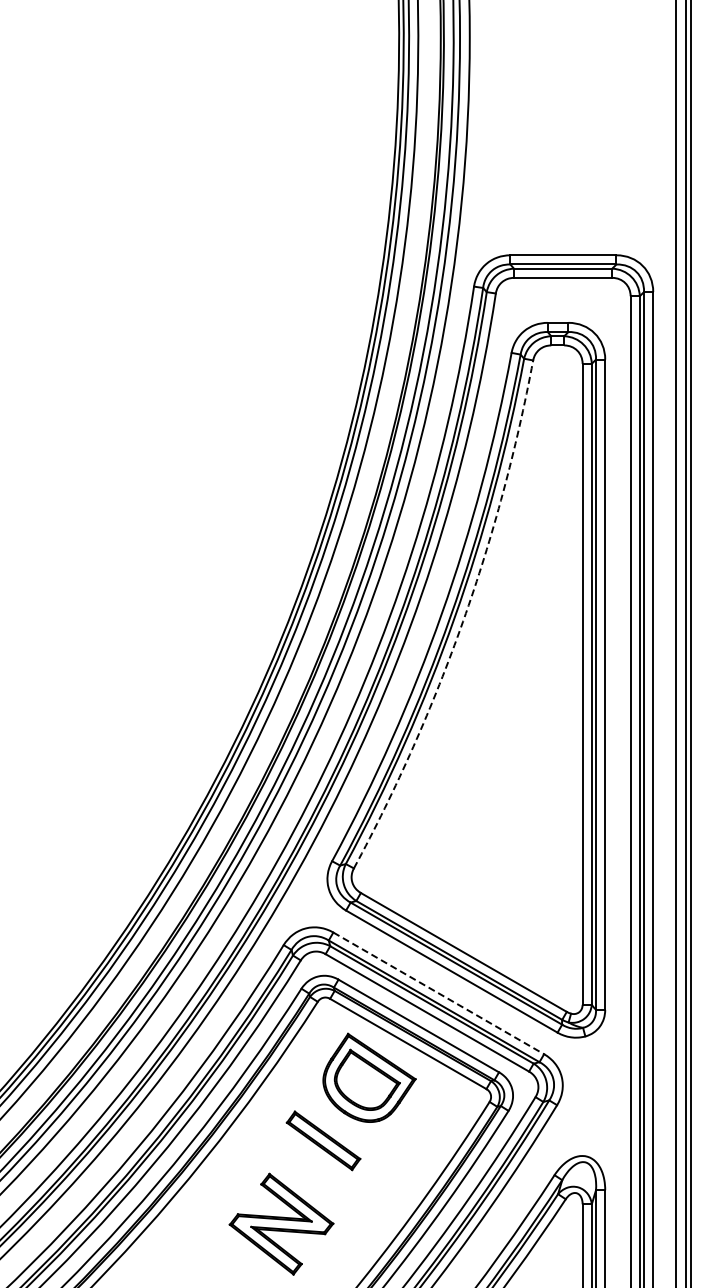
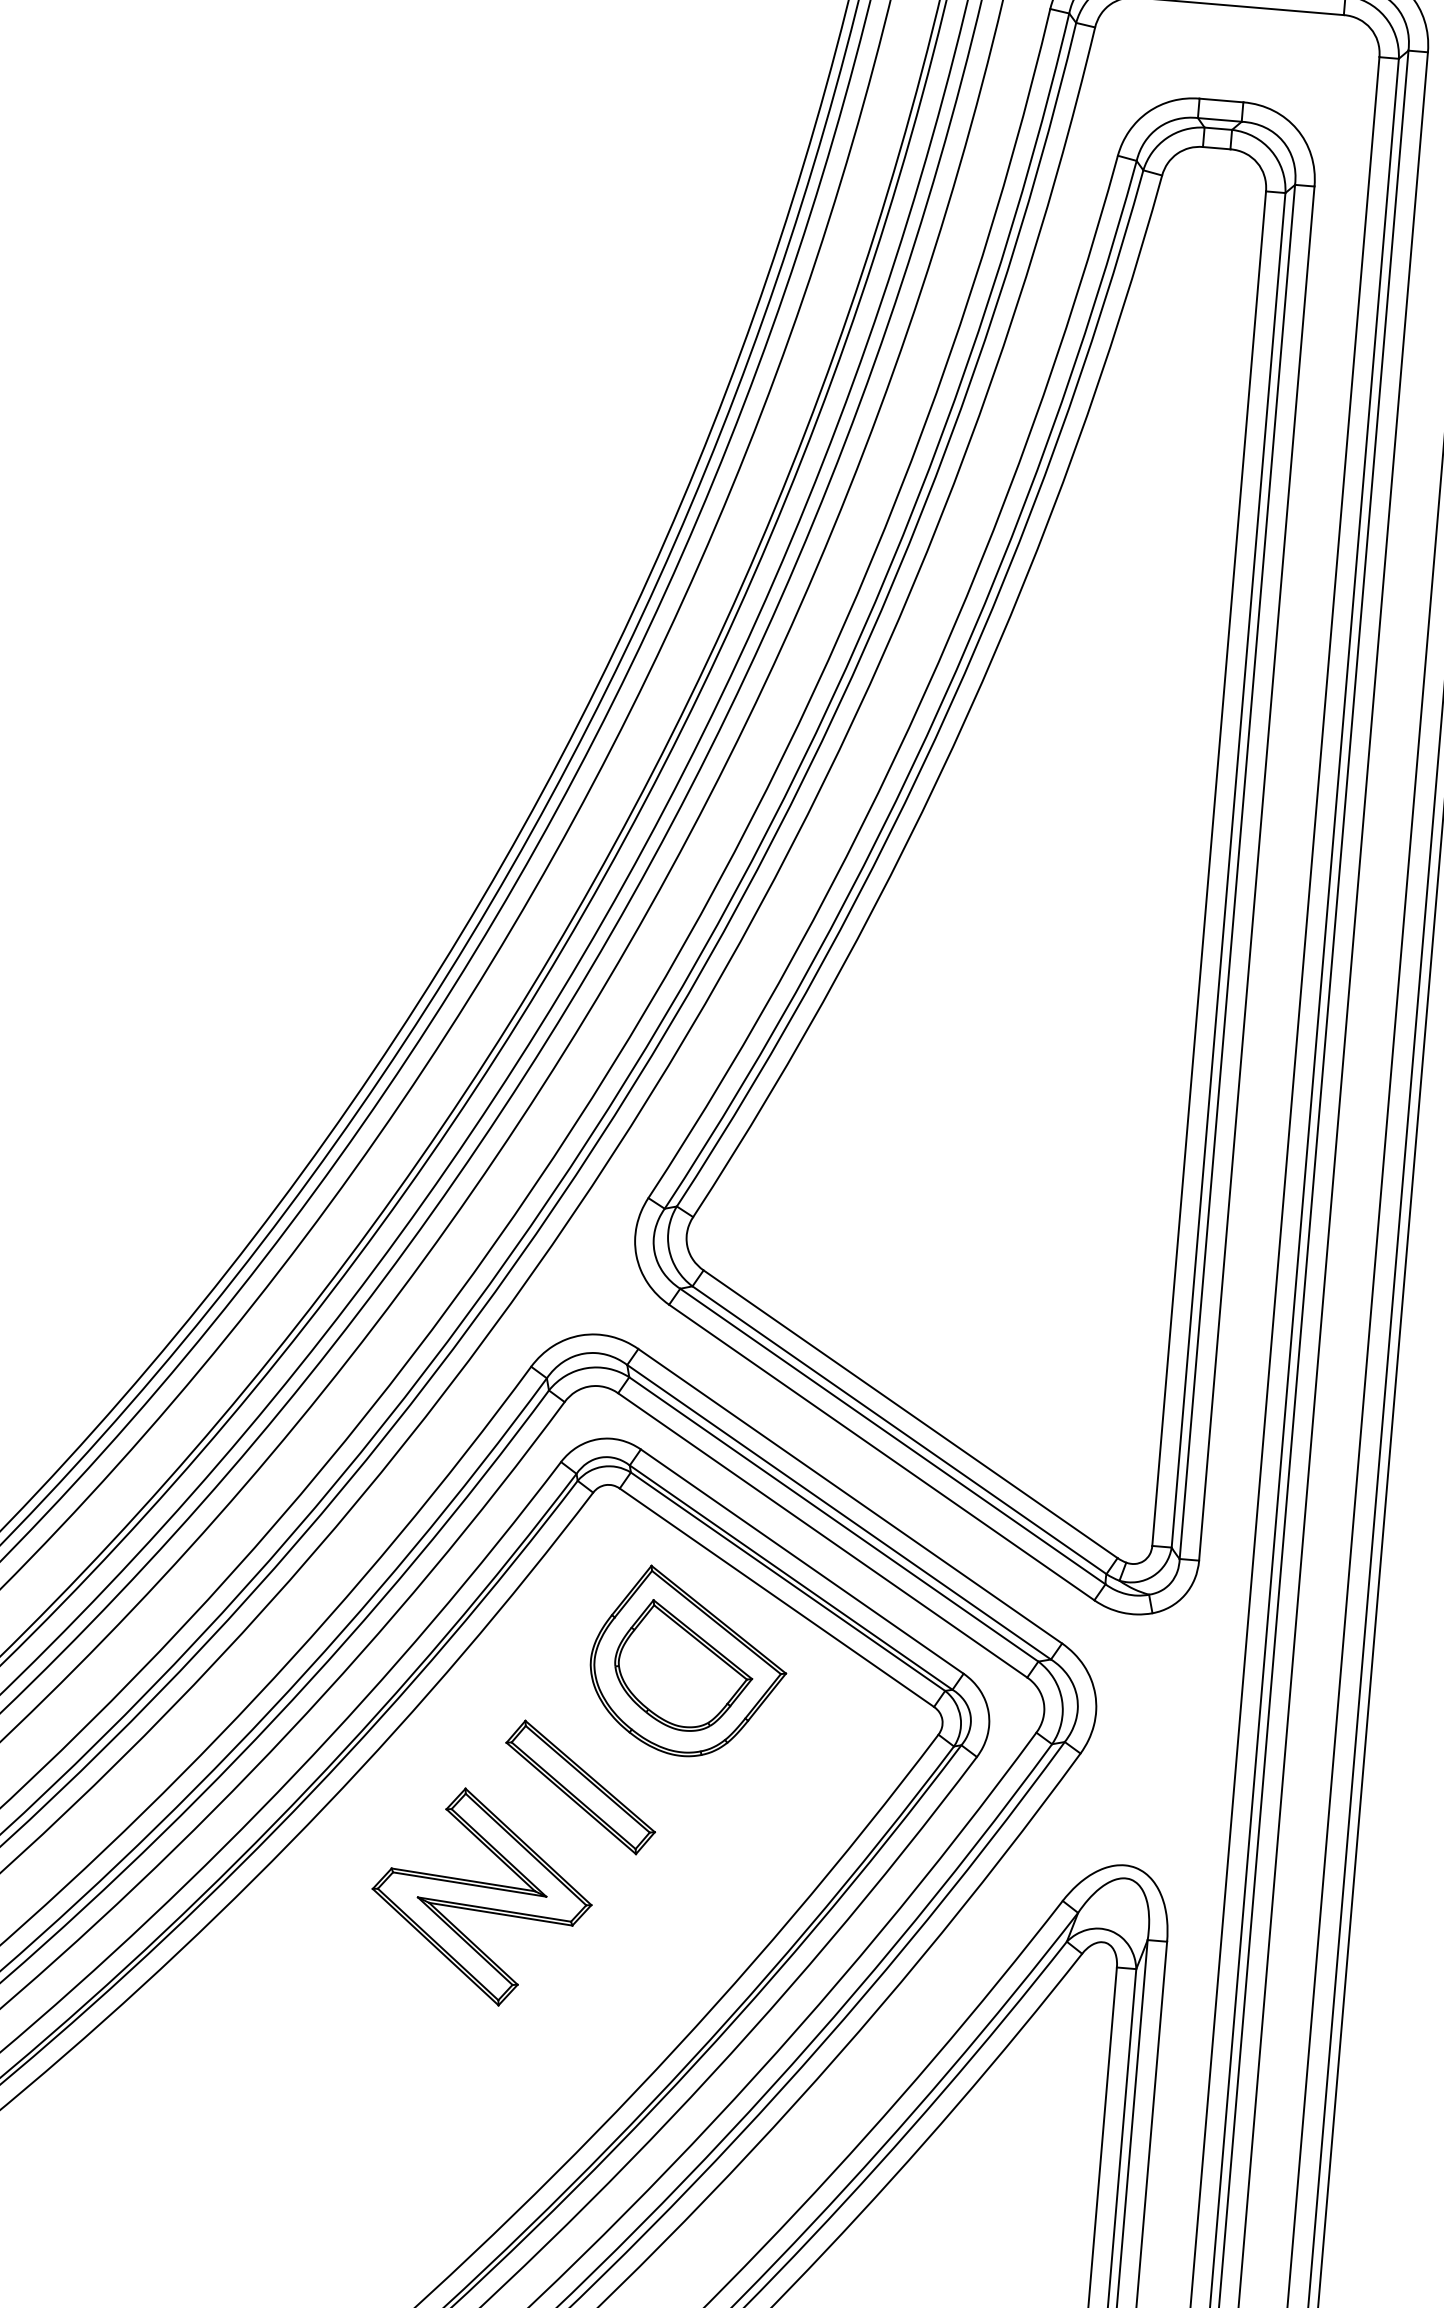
arc: (463, 621) -> (968, 714), dashed -> solid
line: (438, 993) -> (849, 1496), dashed -> solid
part: (281, 1223) -> (482, 1895), moved

